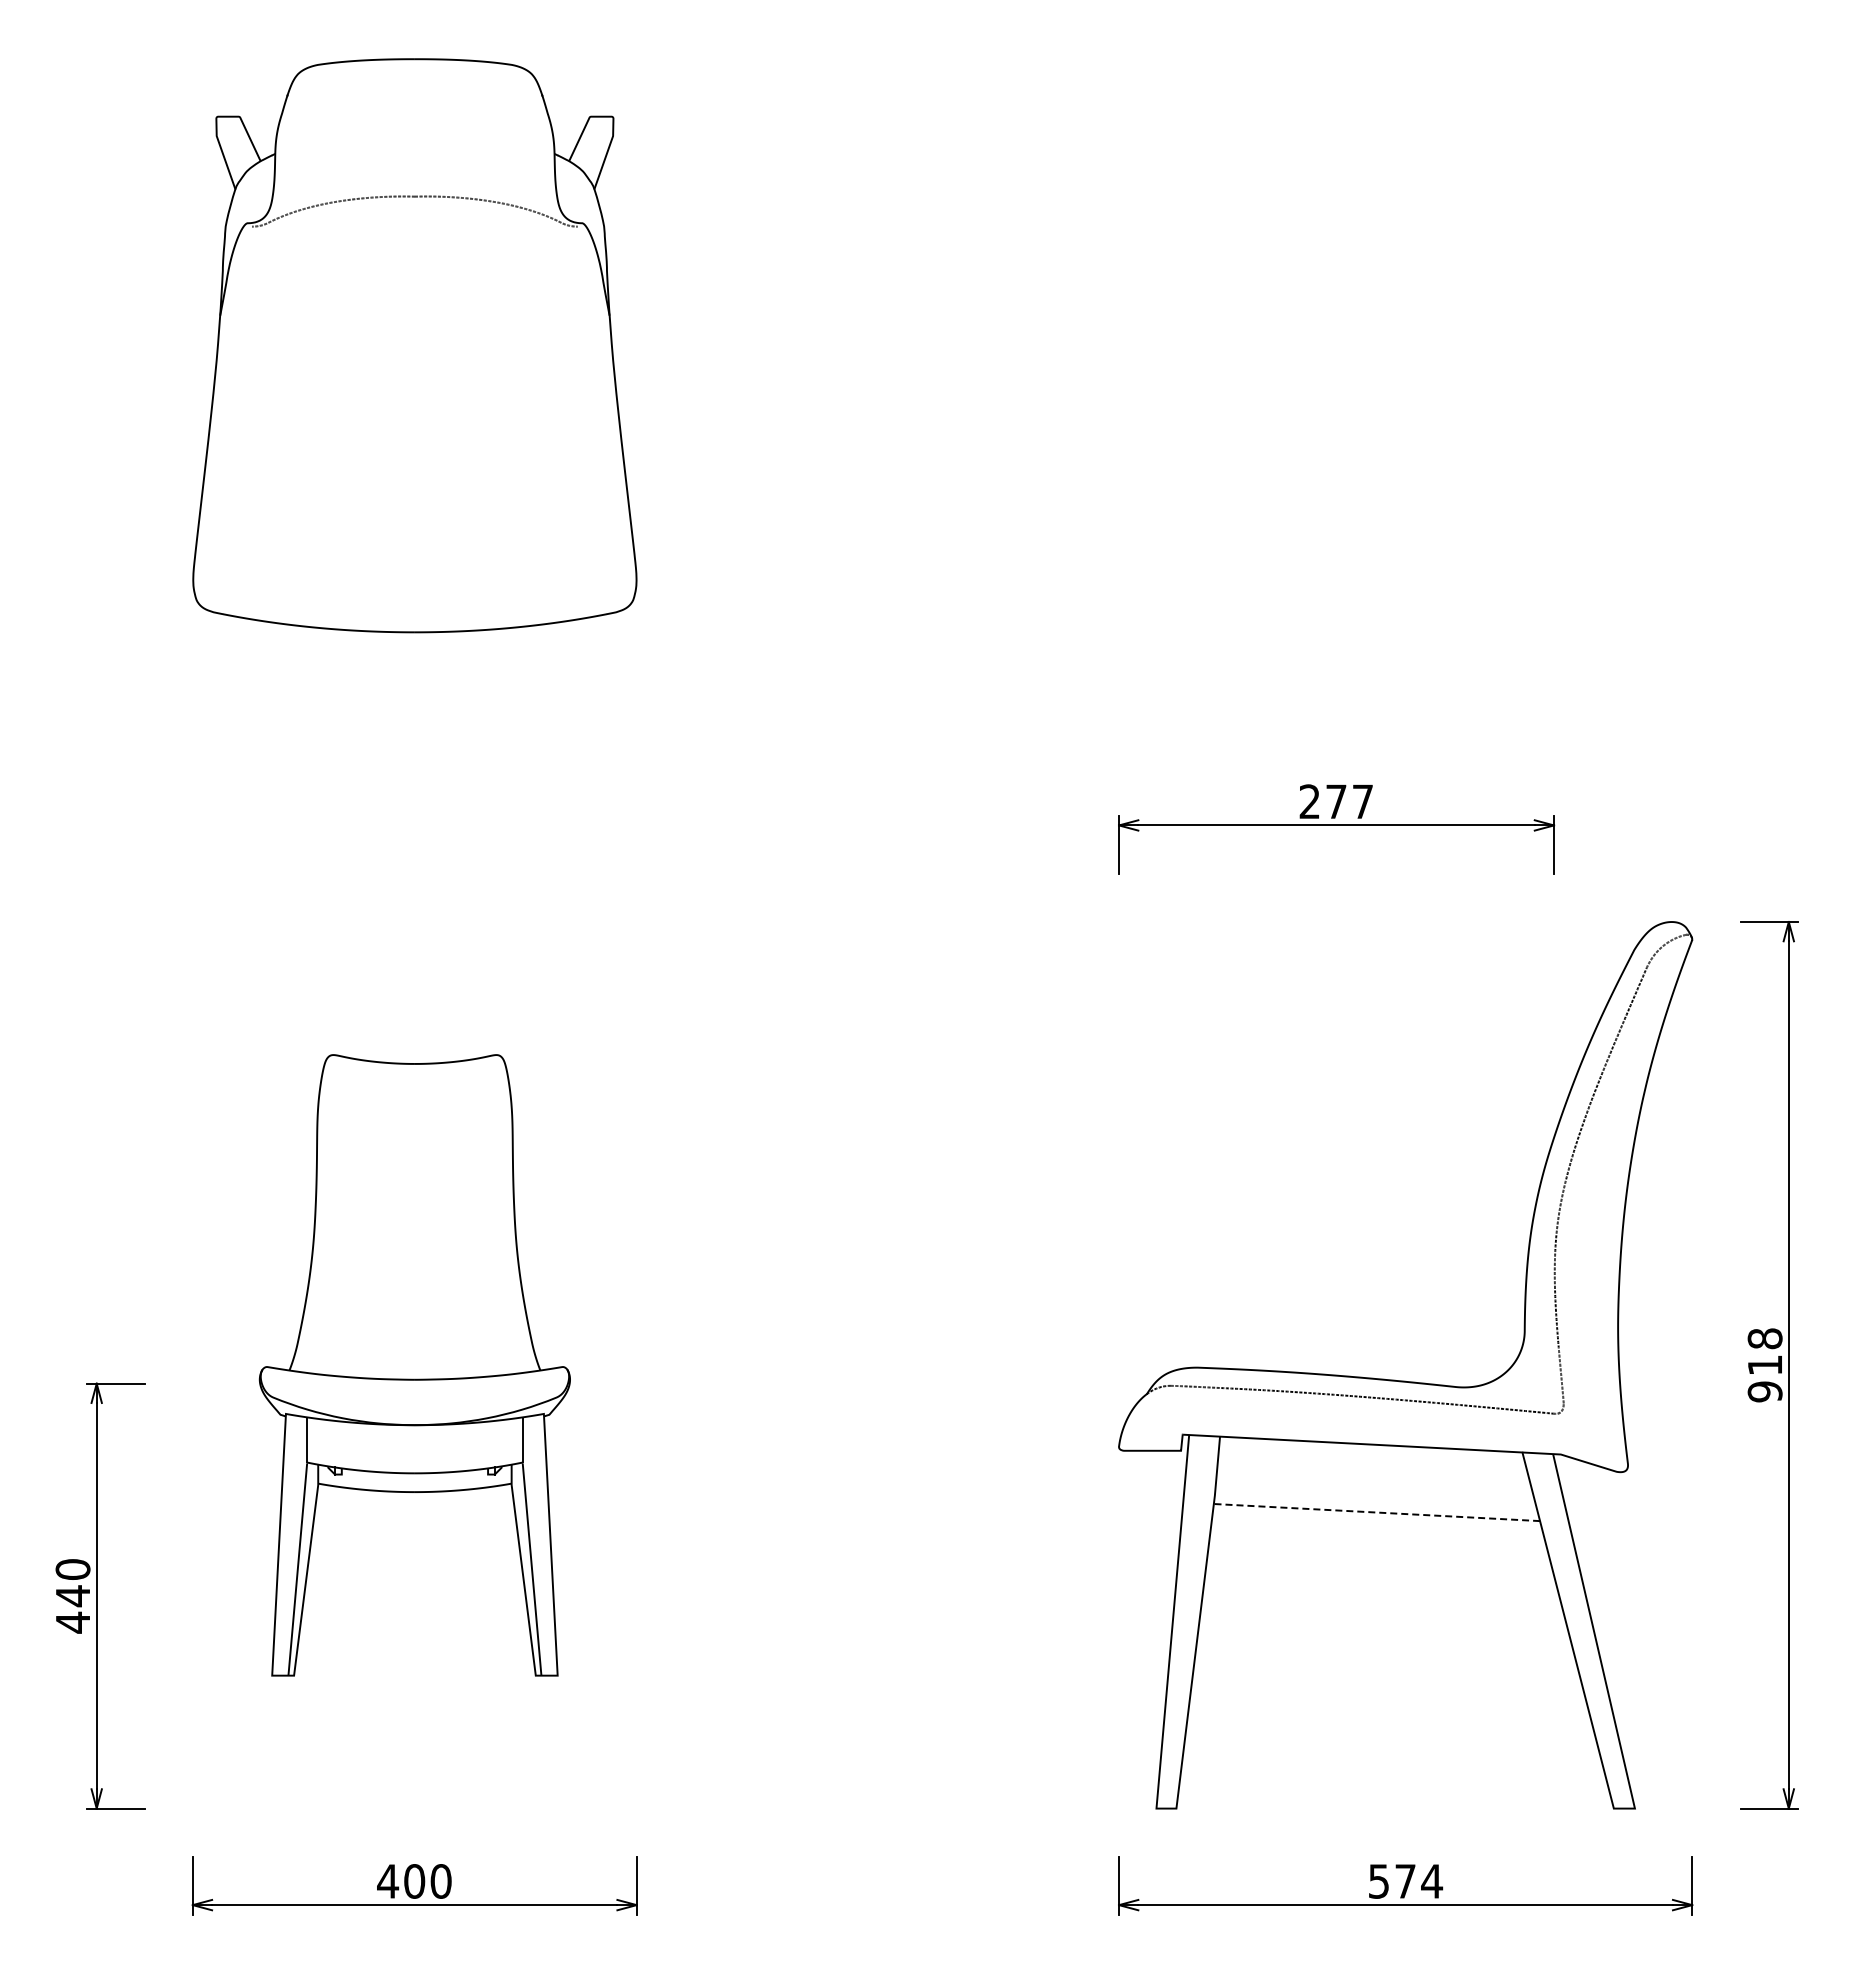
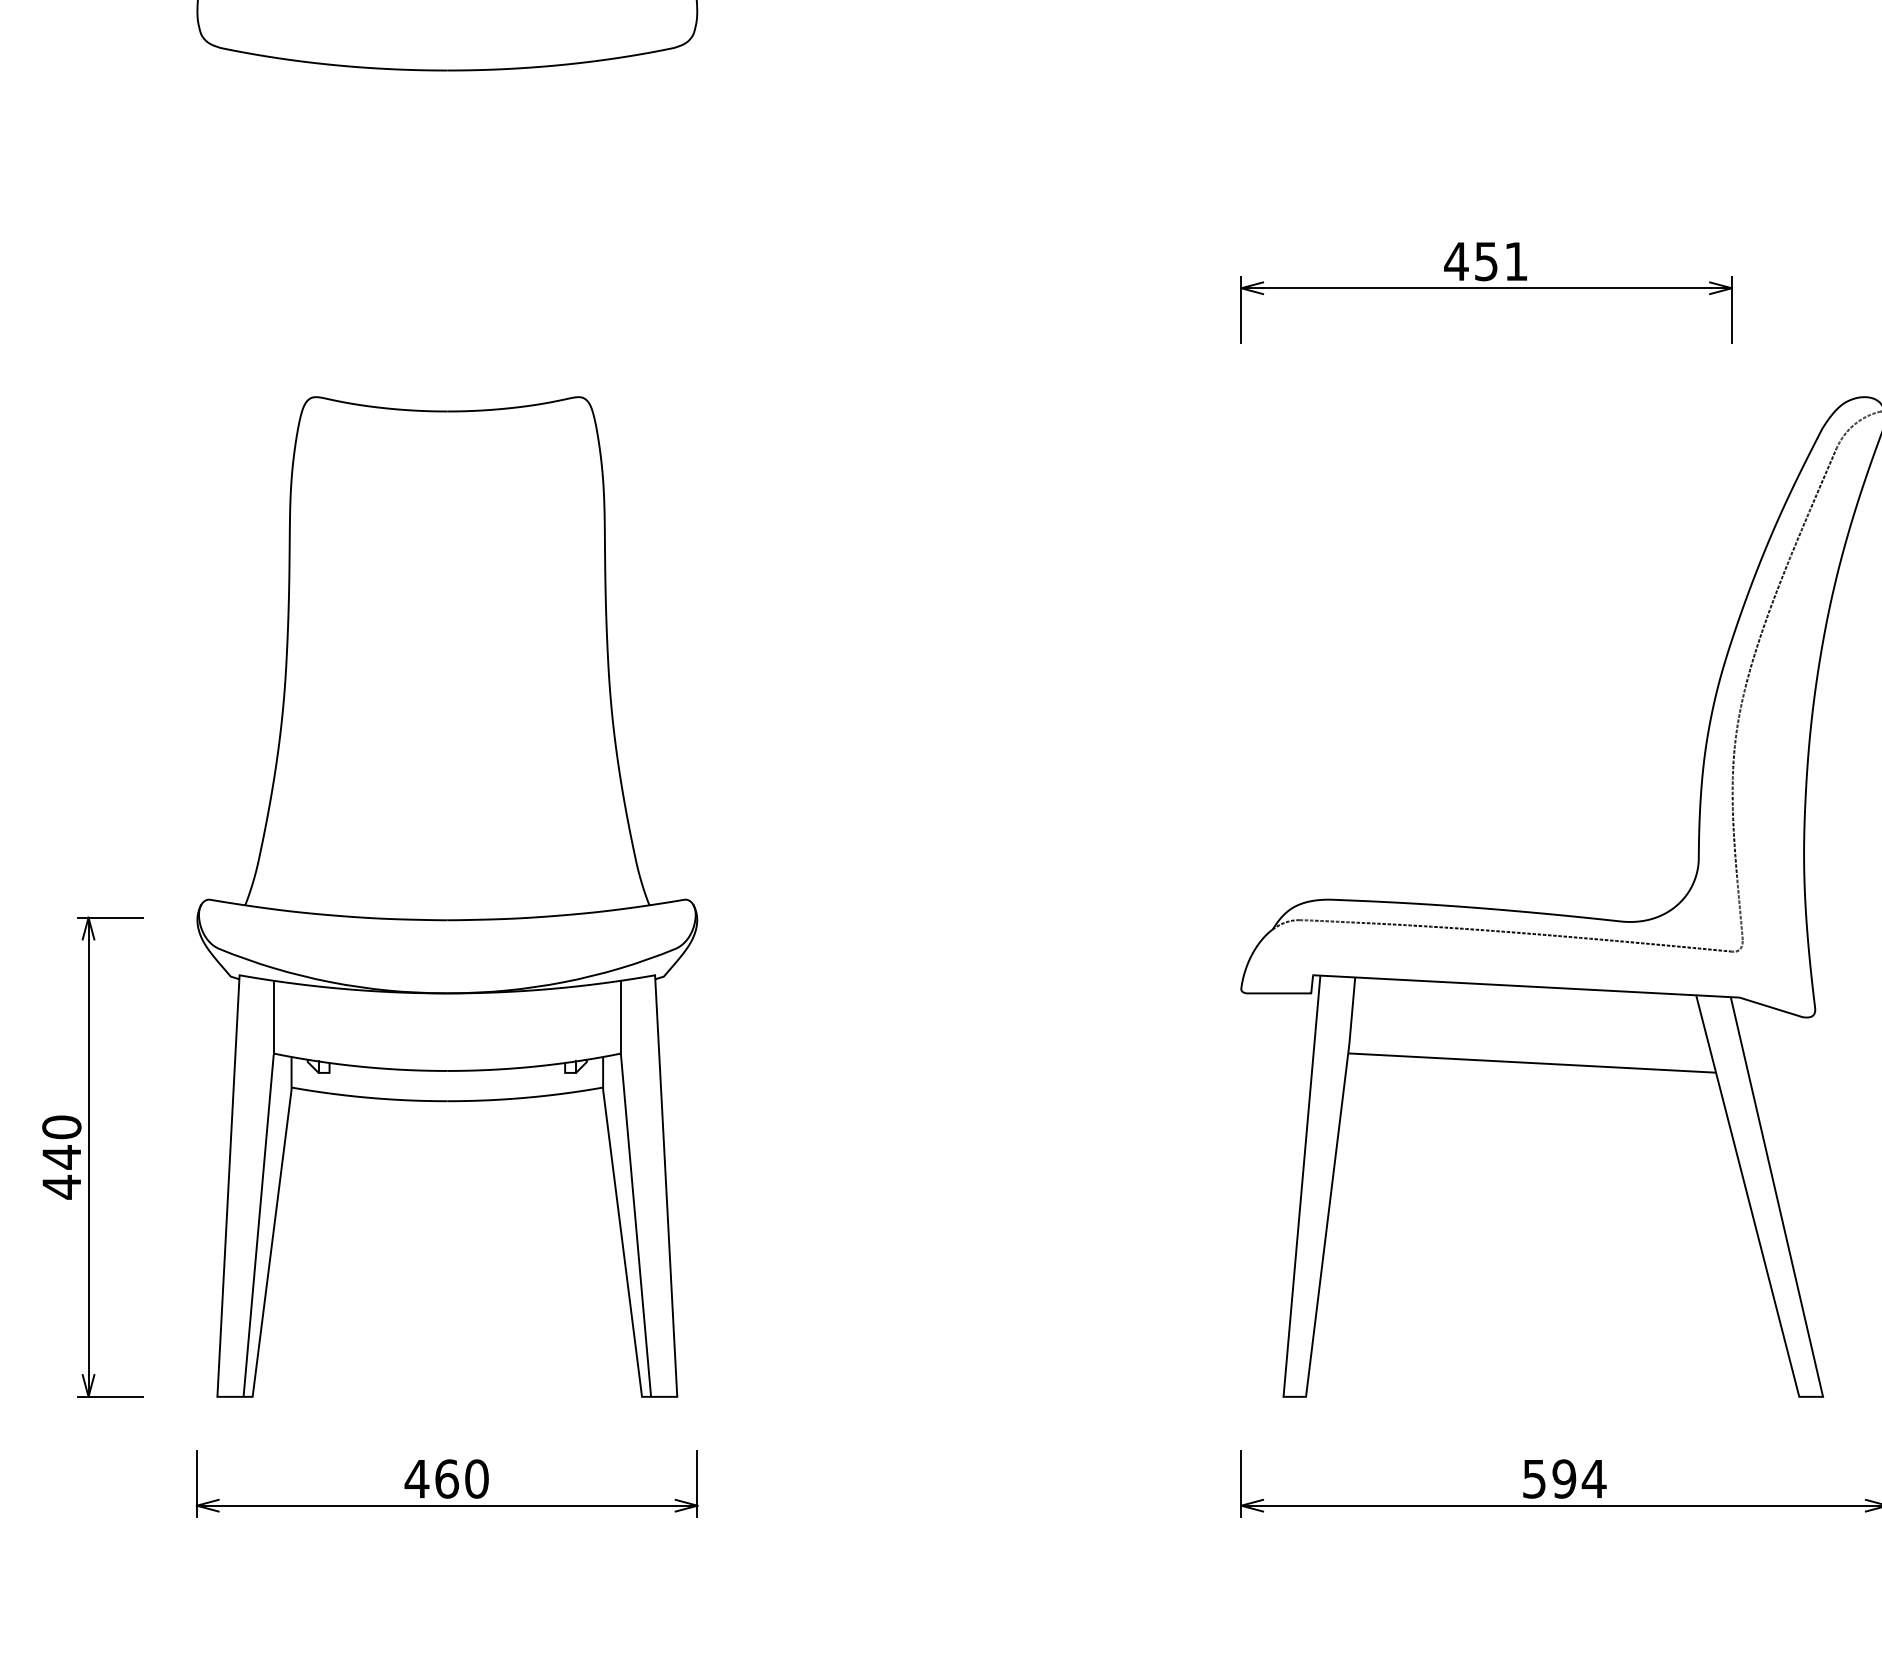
text: (1335, 801) -> (1485, 261), 277 -> 451
part: (414, 1365) -> (446, 897), size x1.43
line: (1375, 1512) -> (1530, 1062), dashed -> solid
text: (414, 1881) -> (446, 1479), 400 -> 460
text: (1405, 1881) -> (1564, 1479), 574 -> 594

